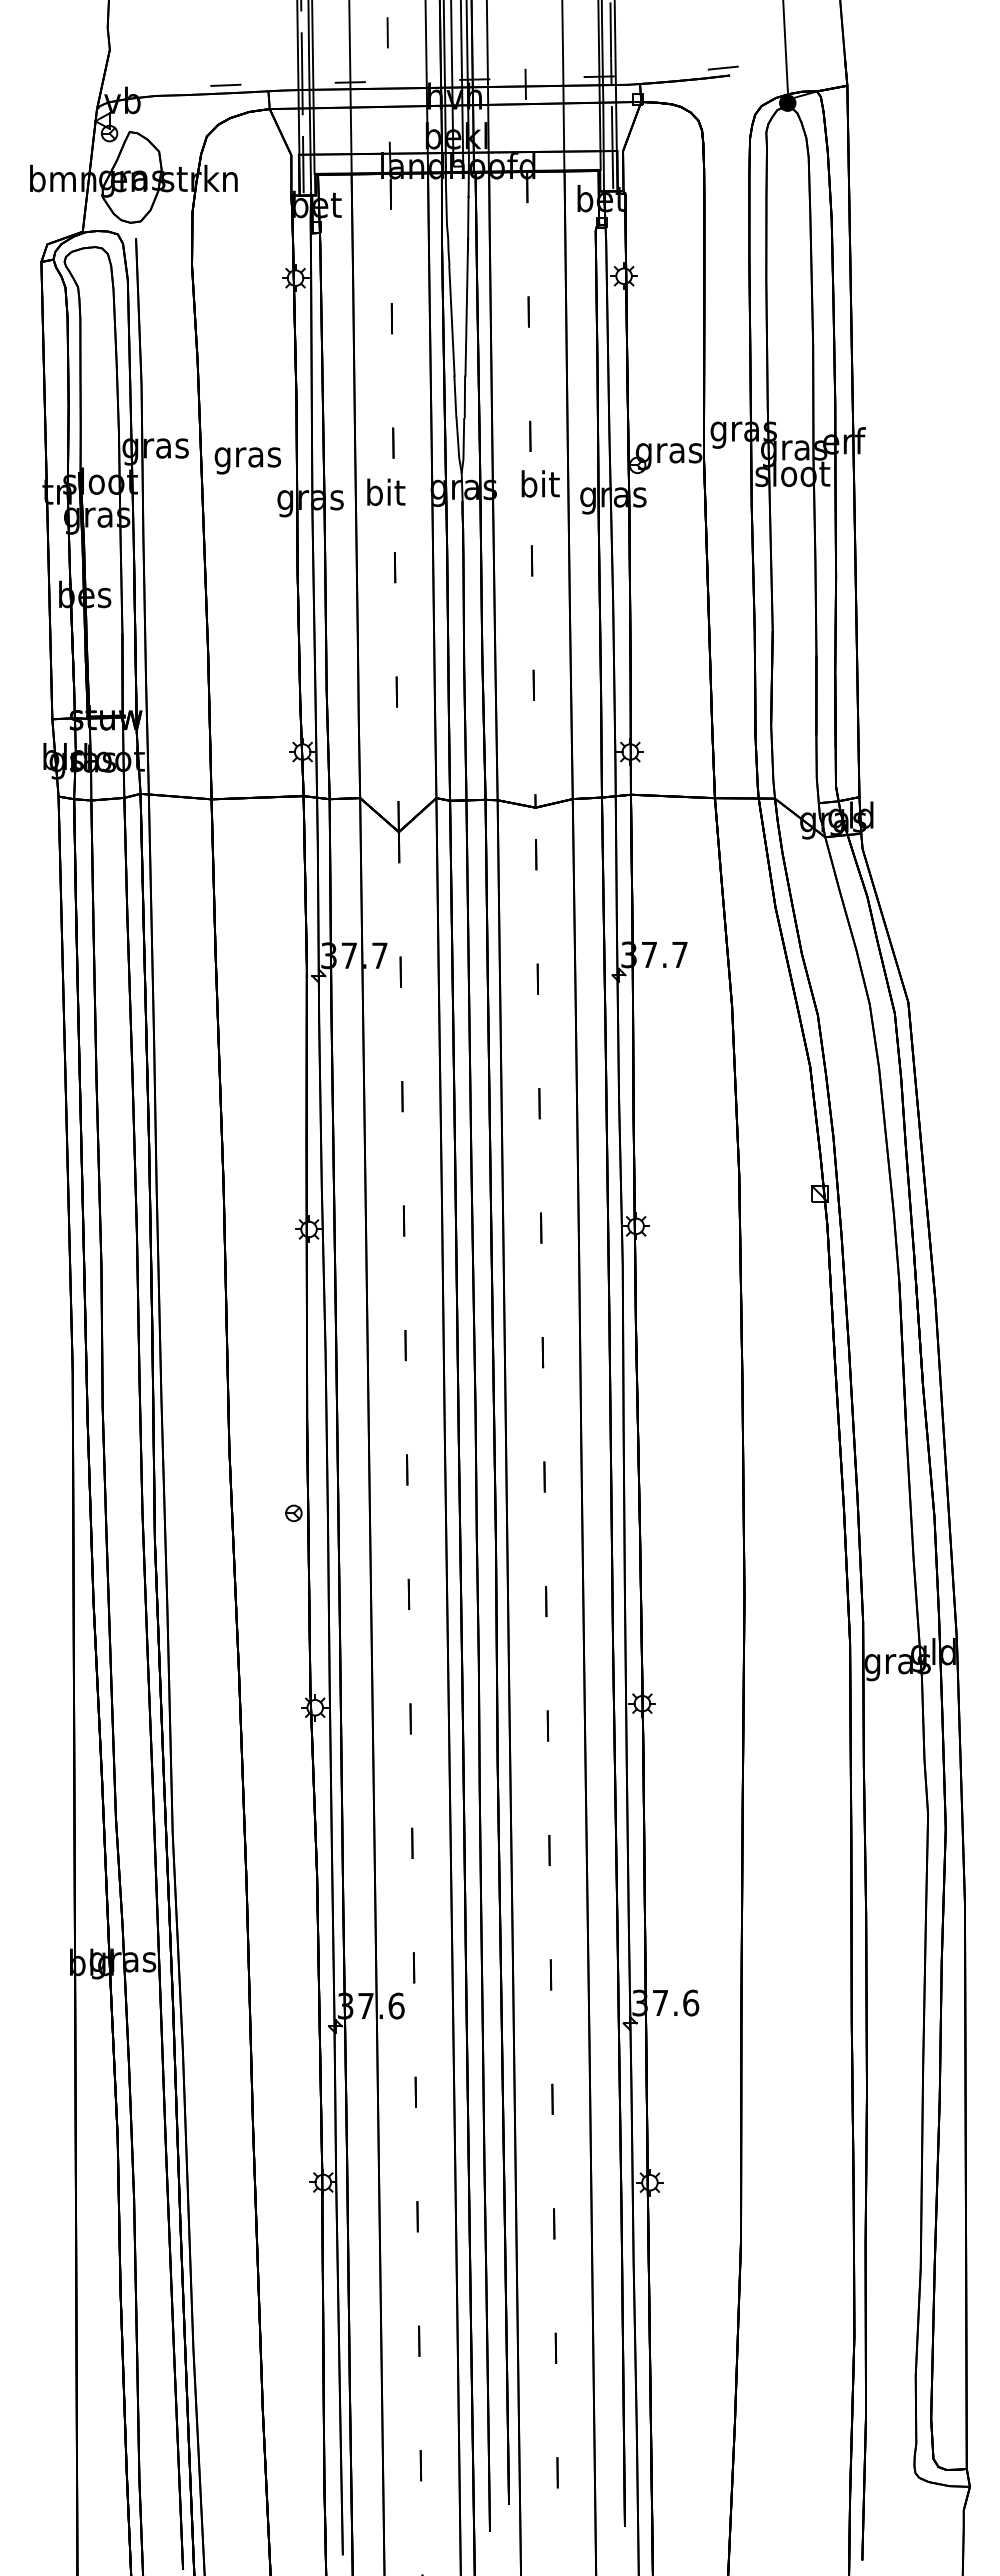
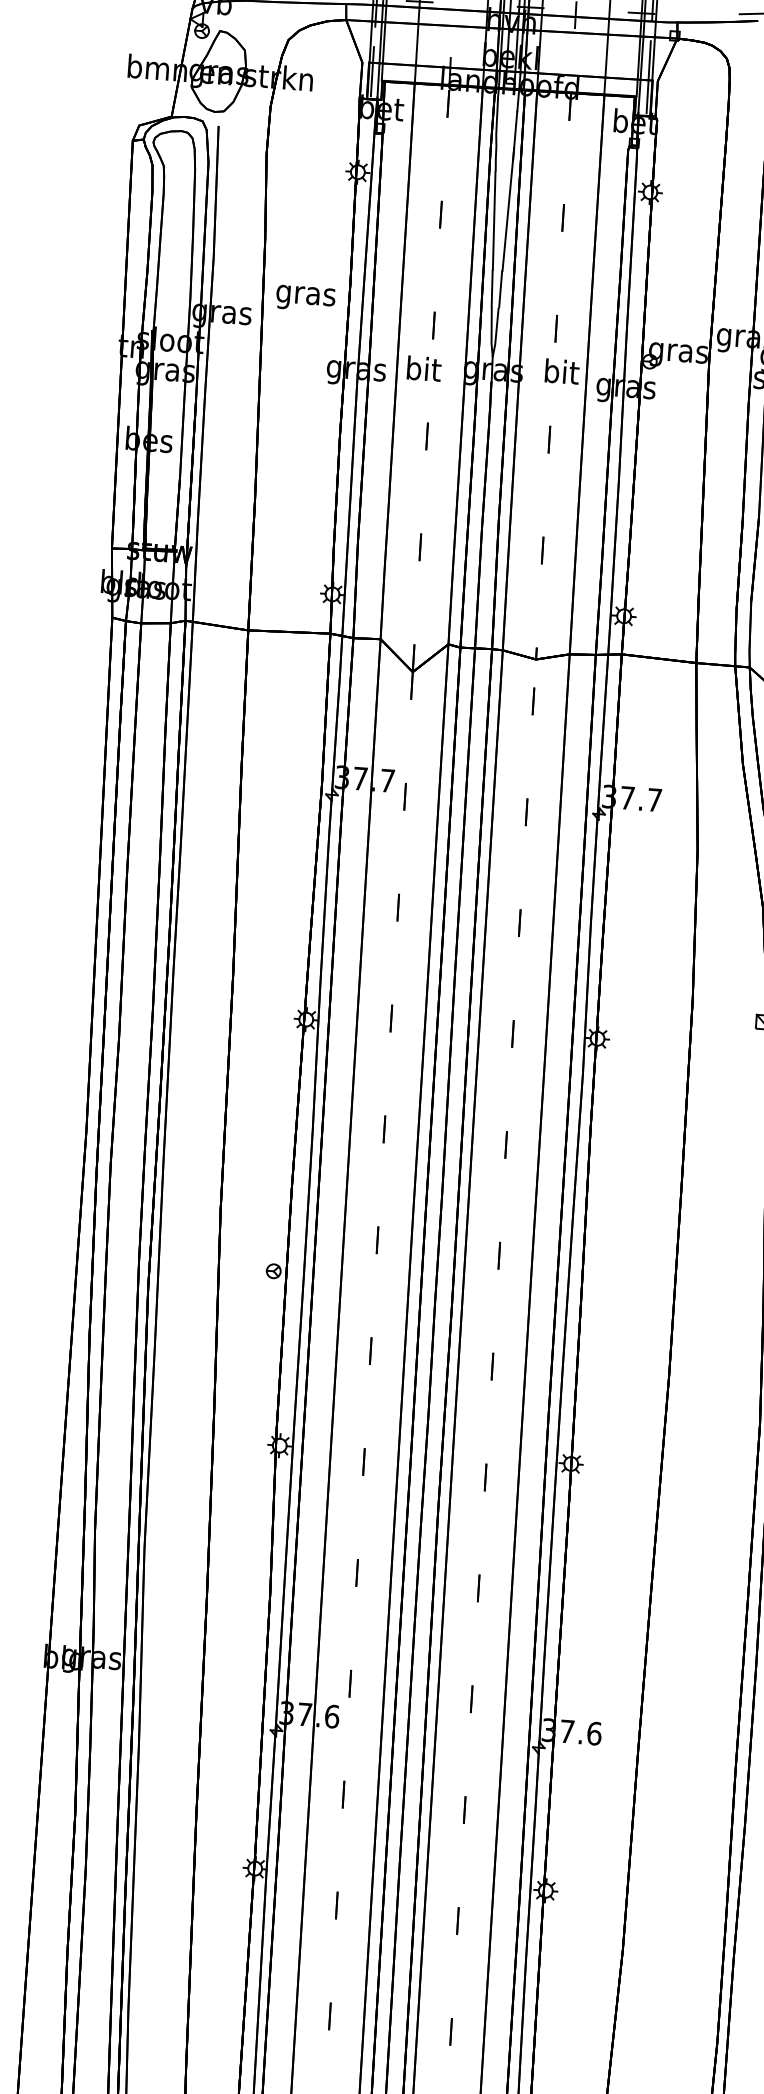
text: (247, 460) -> (305, 298), moved

